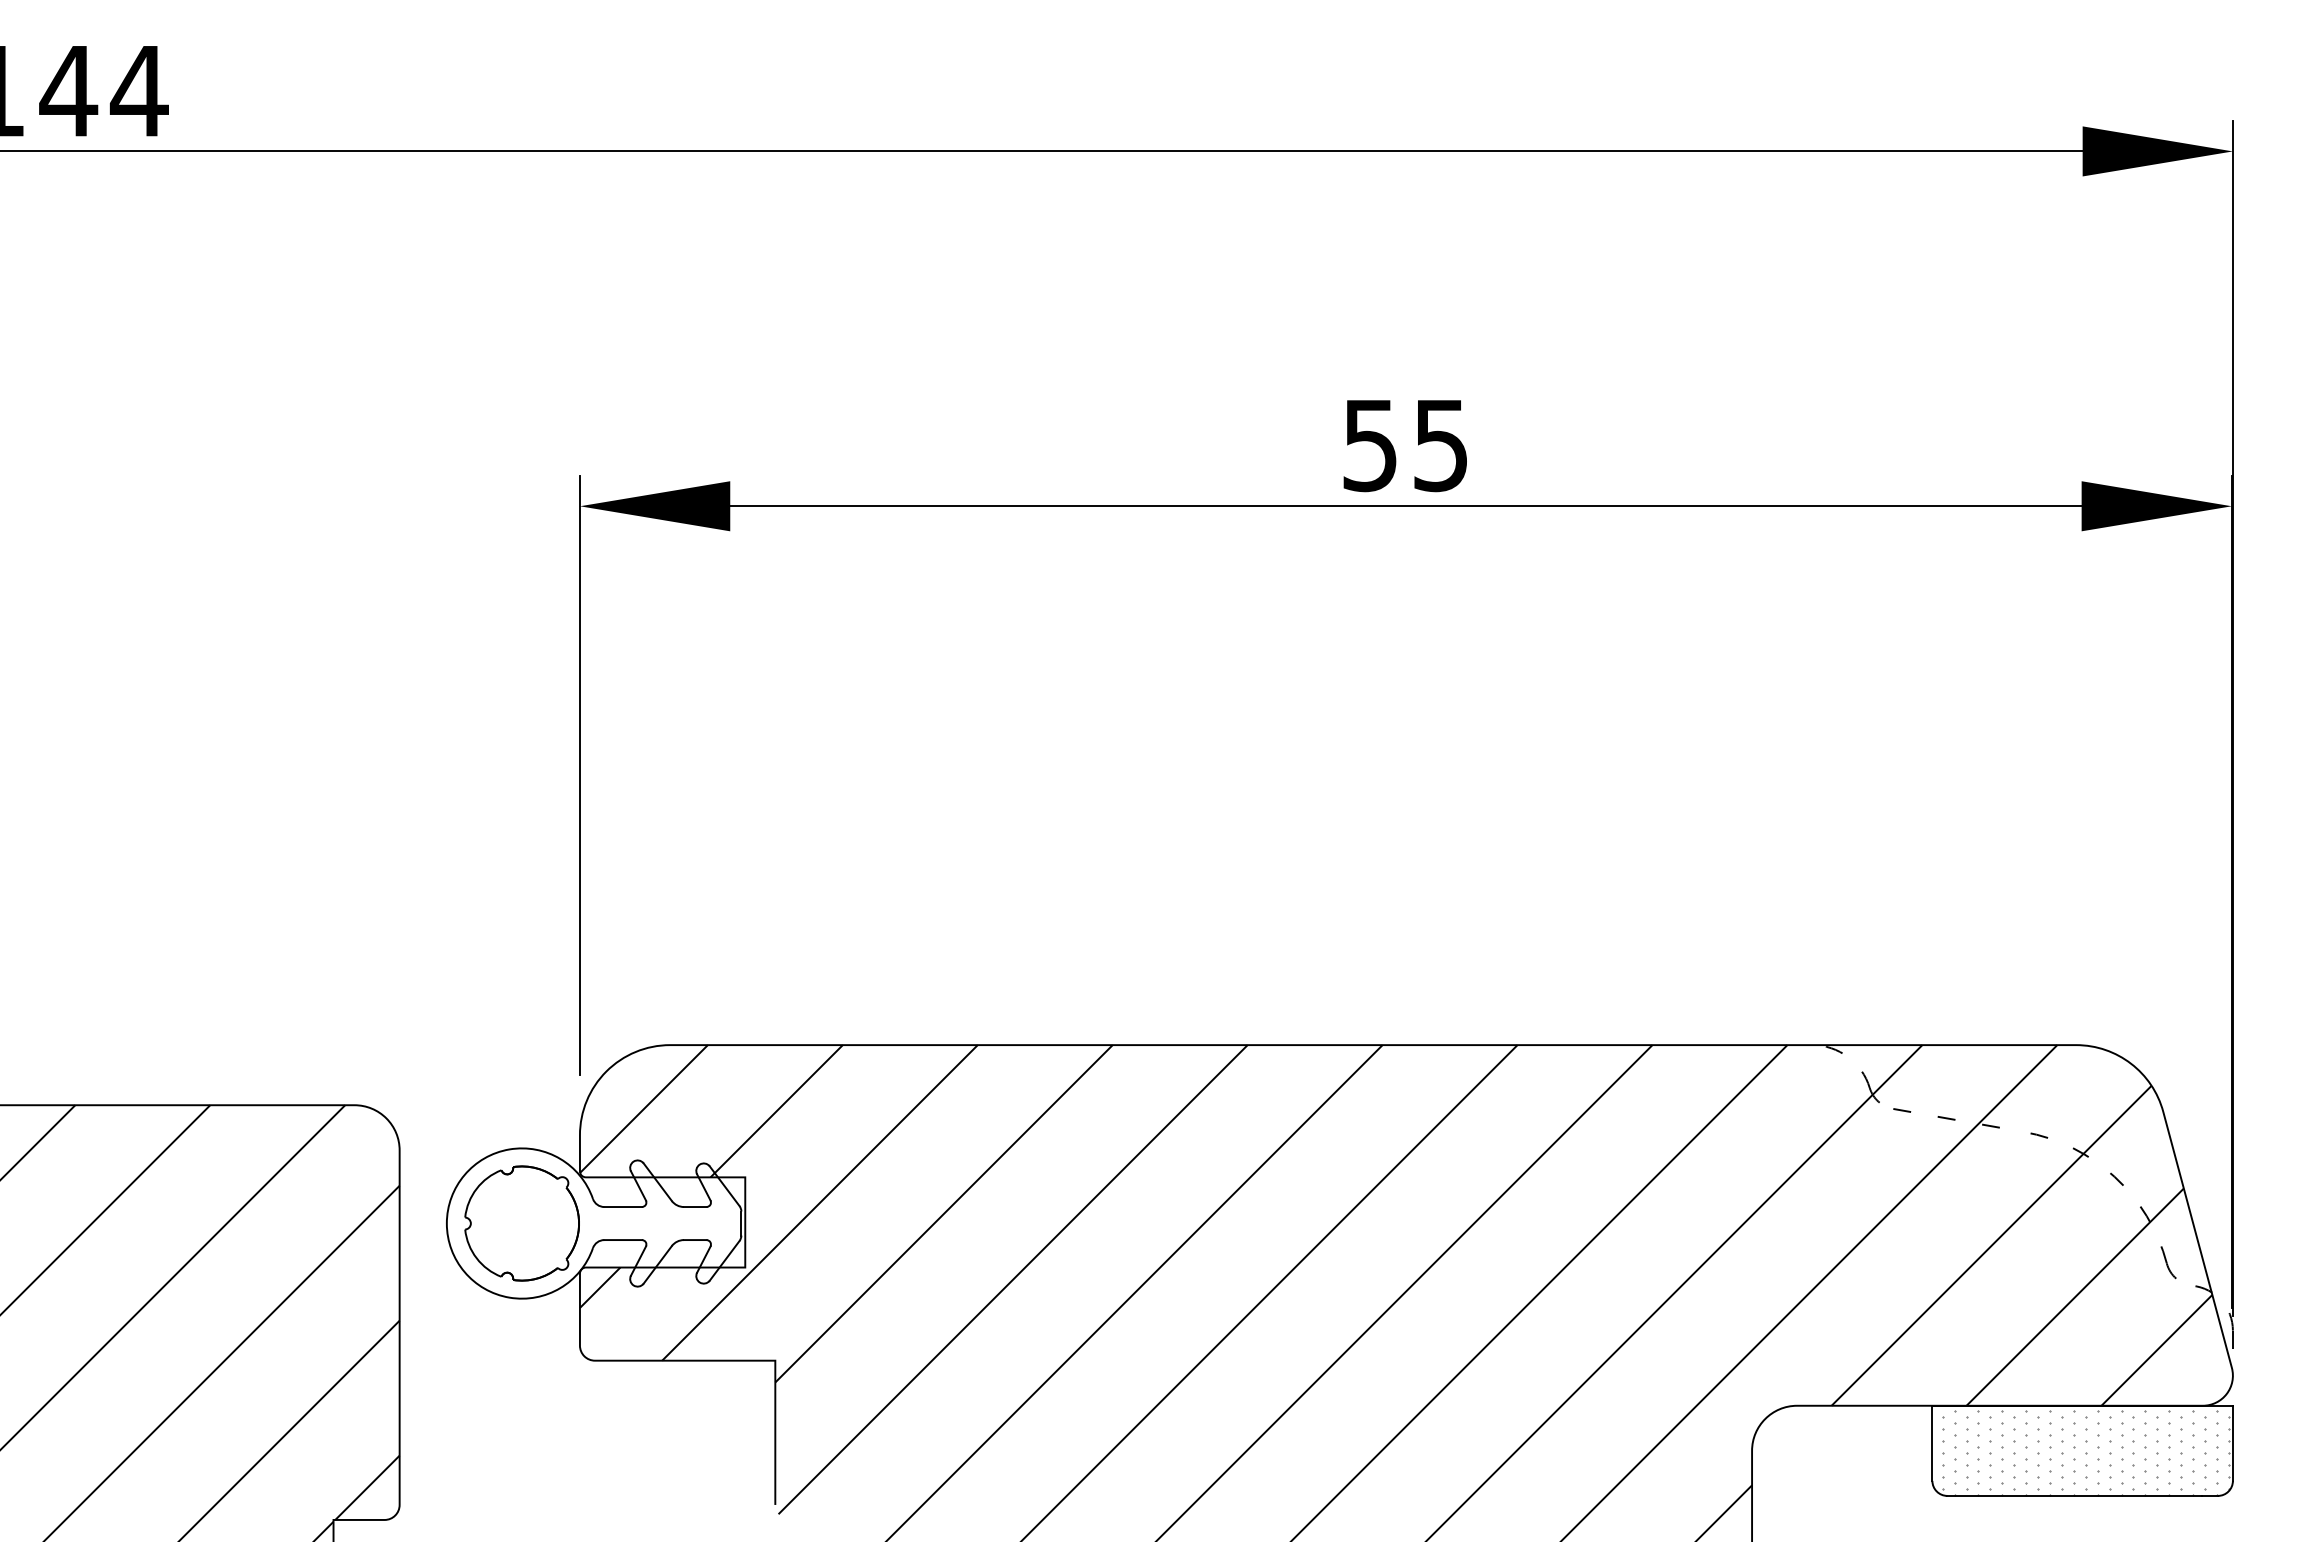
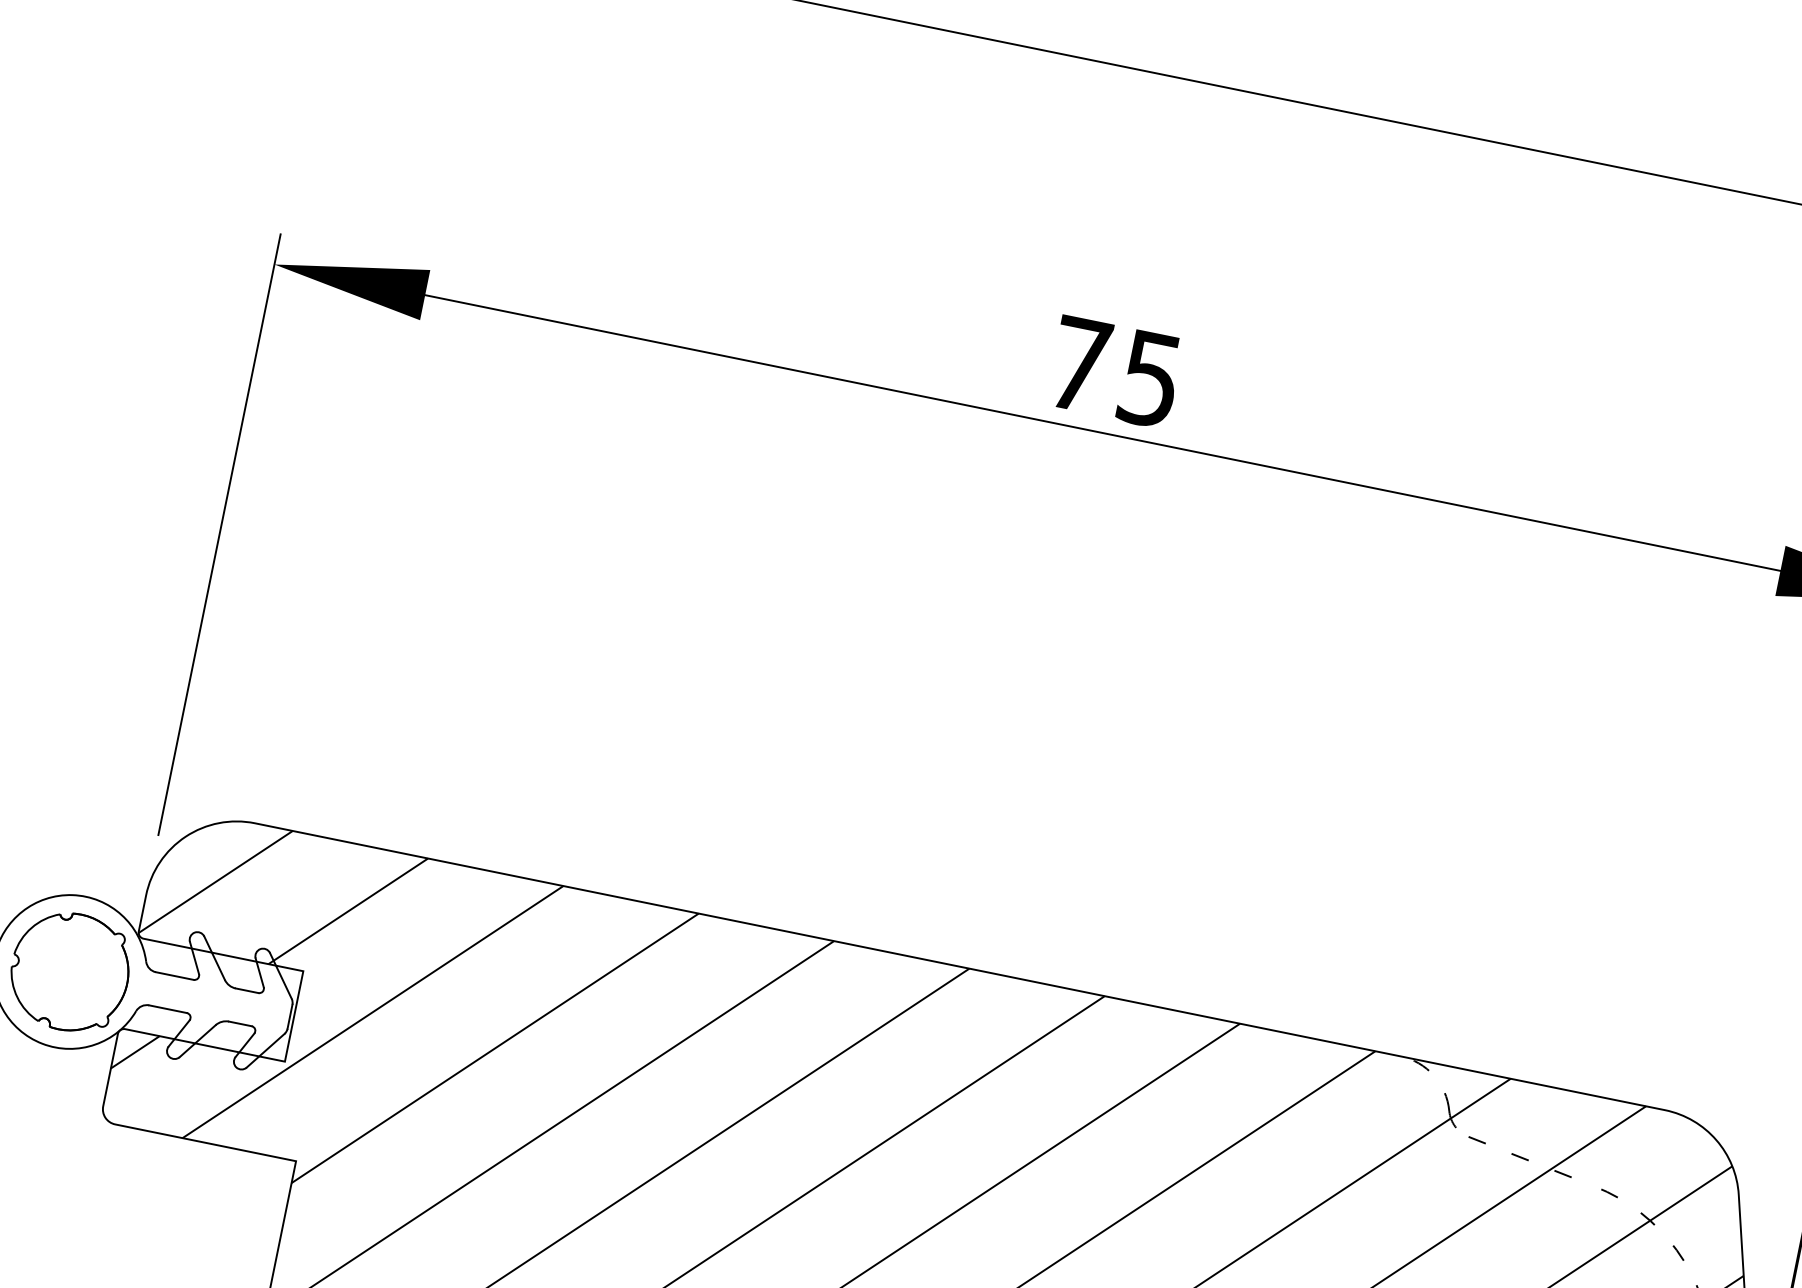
text: (1369, 446) -> (1078, 365), 55 -> 75

